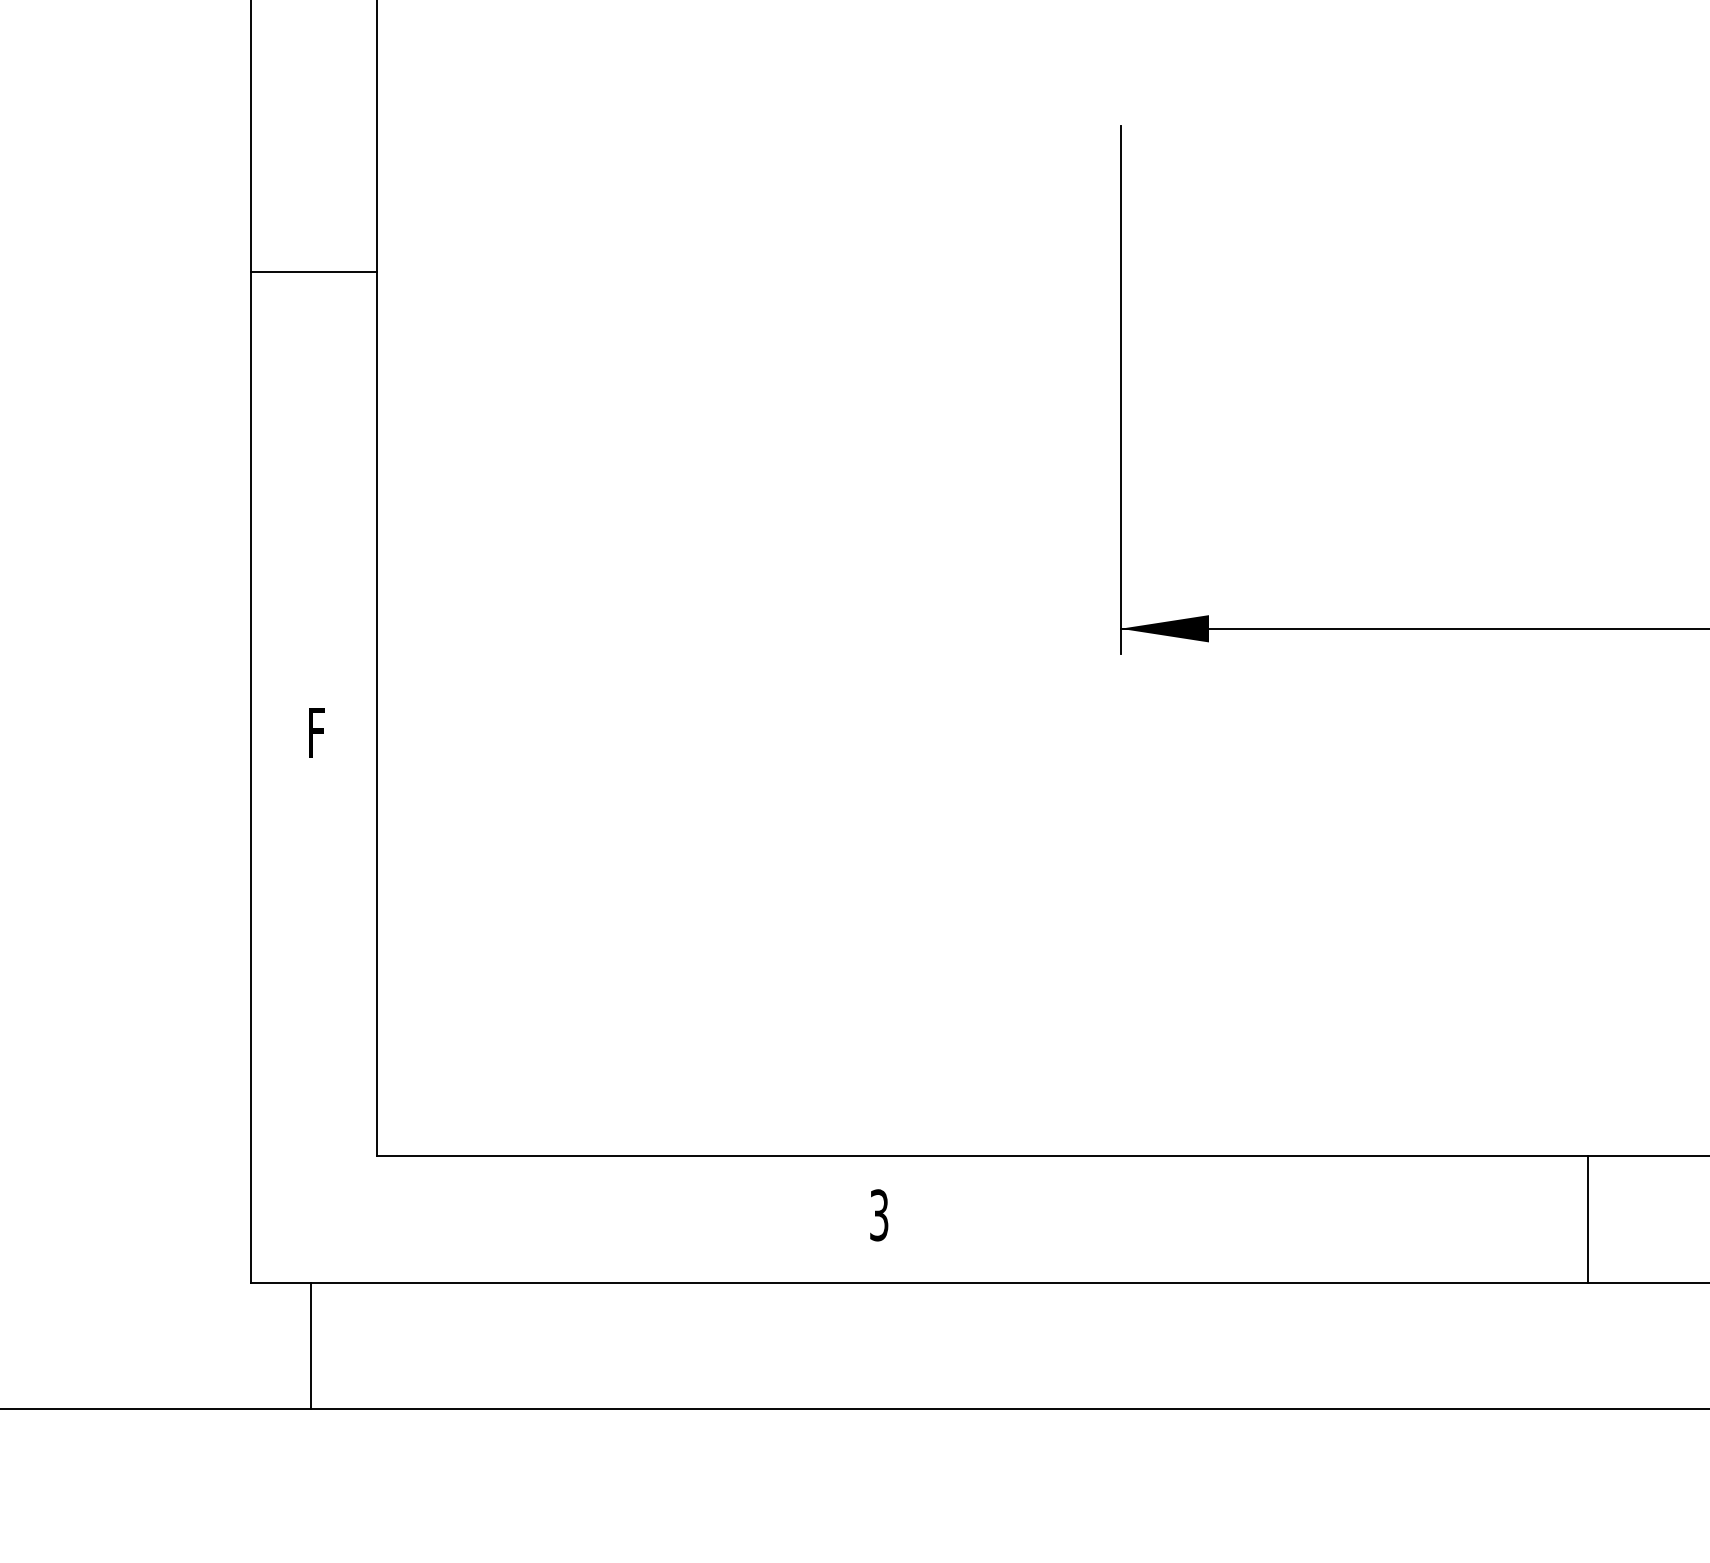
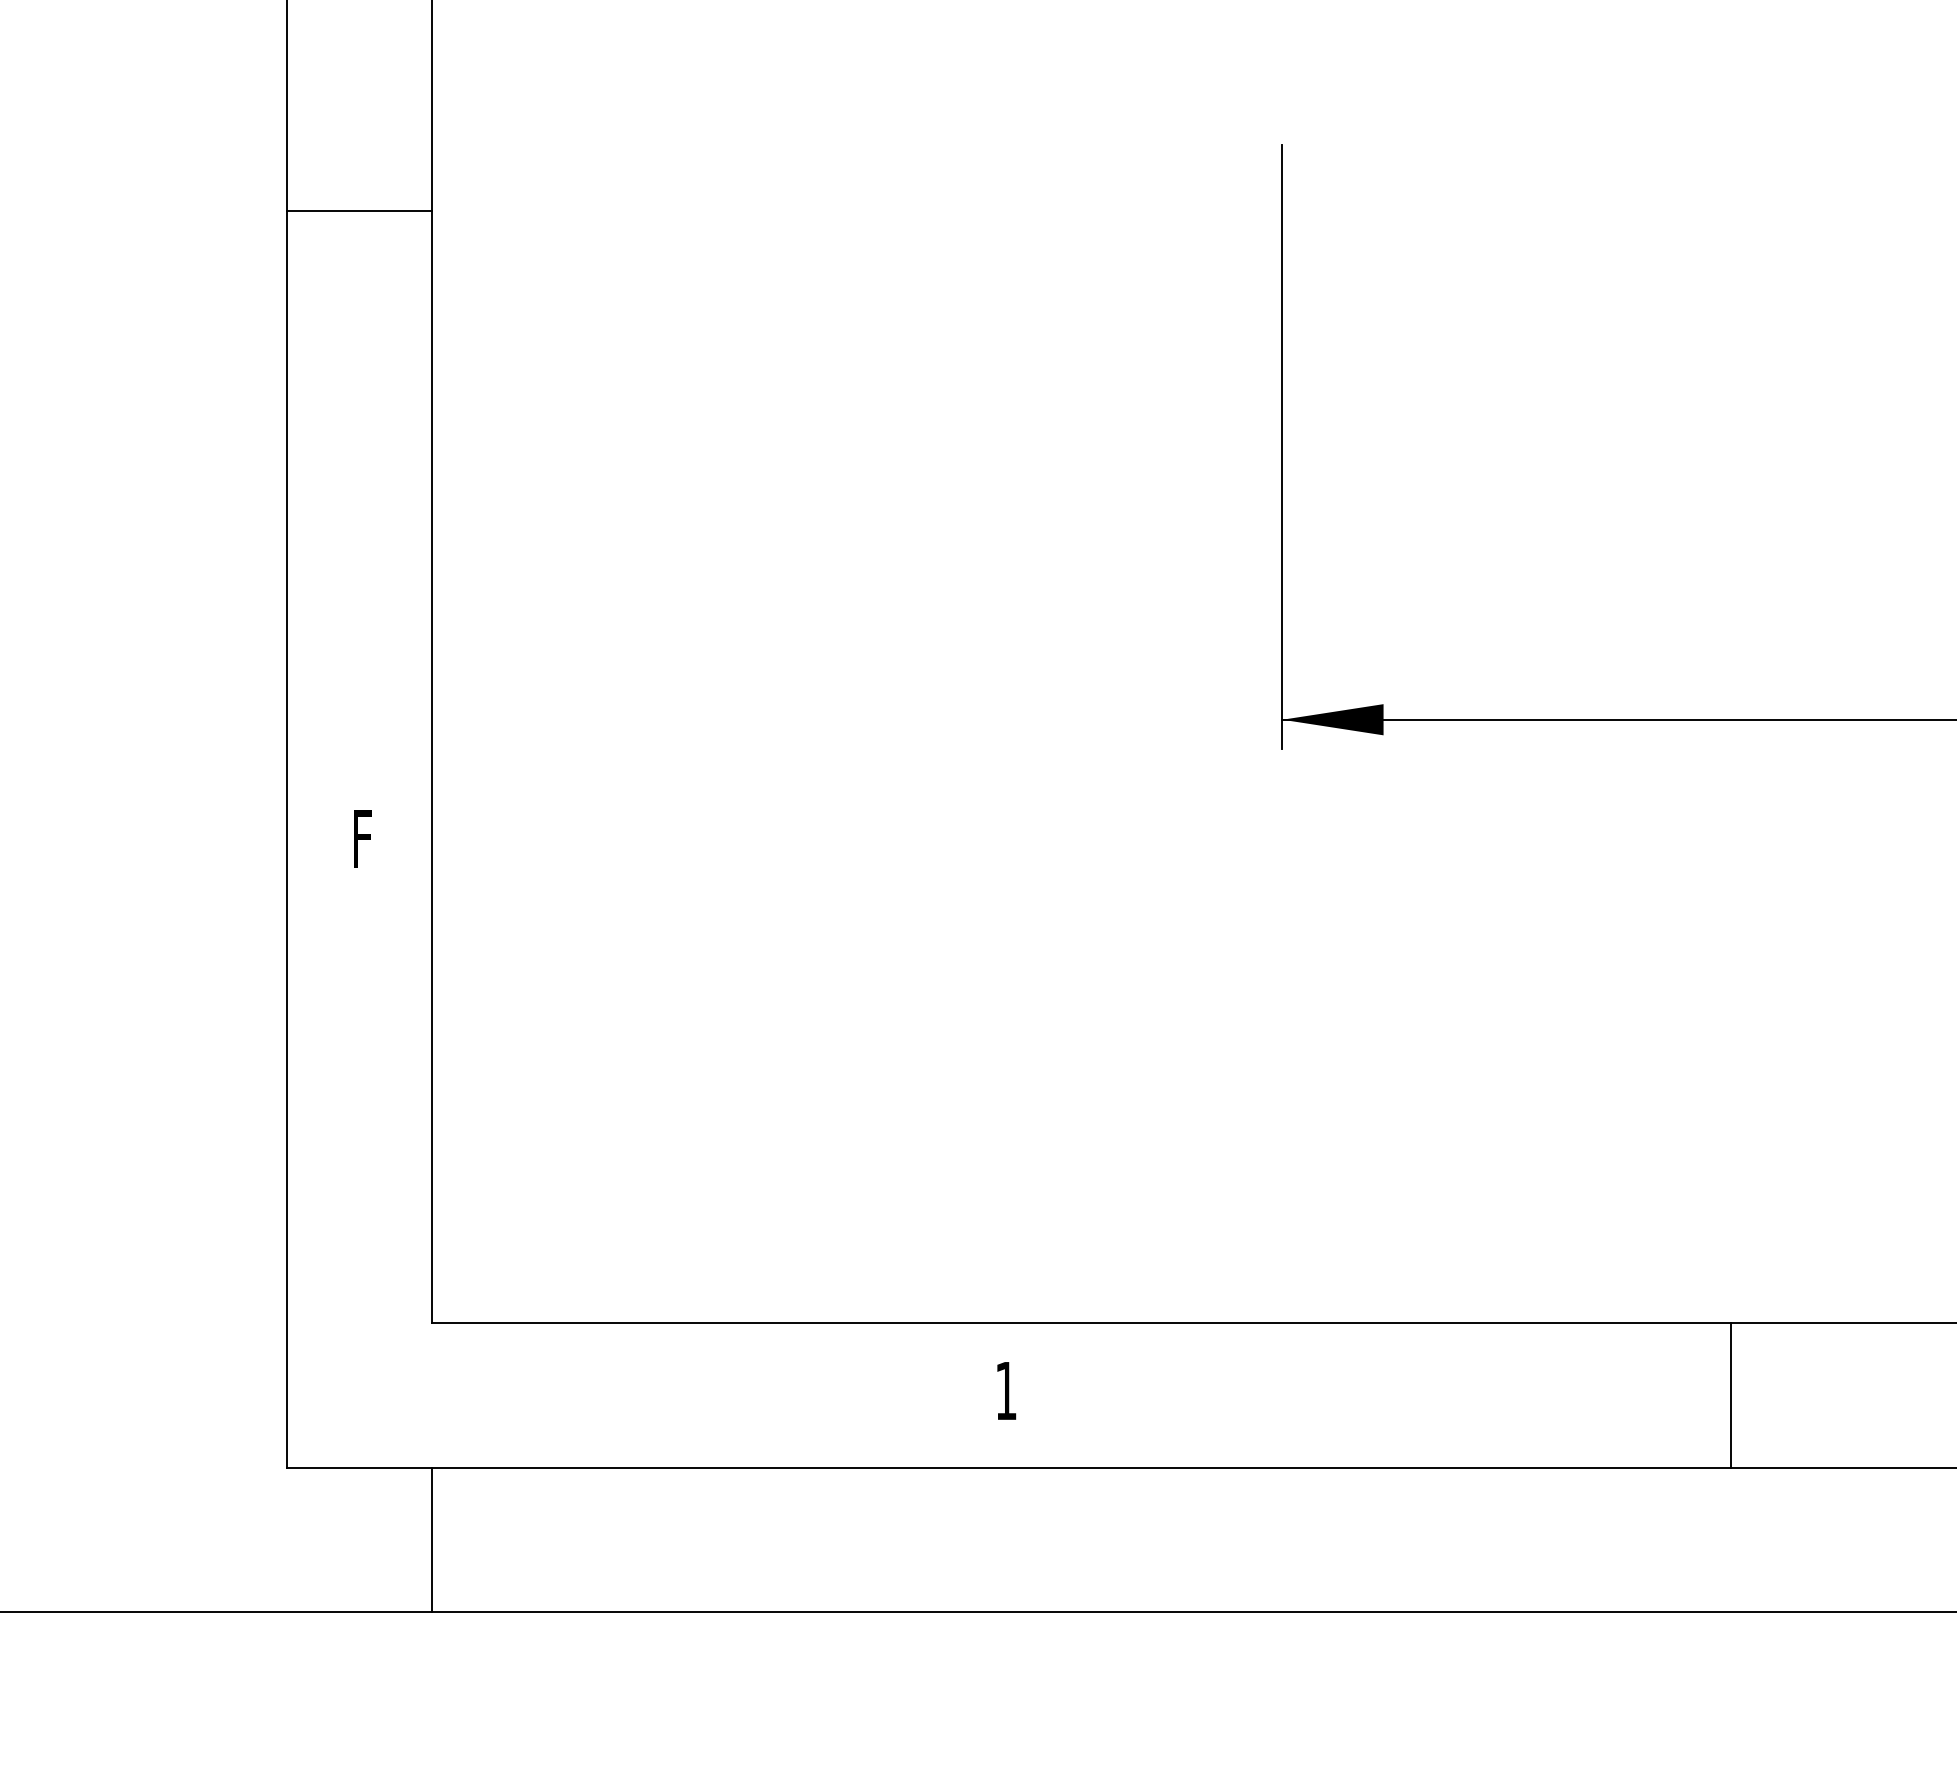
line: (314, 272) -> (359, 211), moved
text: (879, 1214) -> (1006, 1390), 3 -> 1
line: (1588, 1219) -> (1731, 1395), moved
line: (310, 1345) -> (431, 1539), moved

